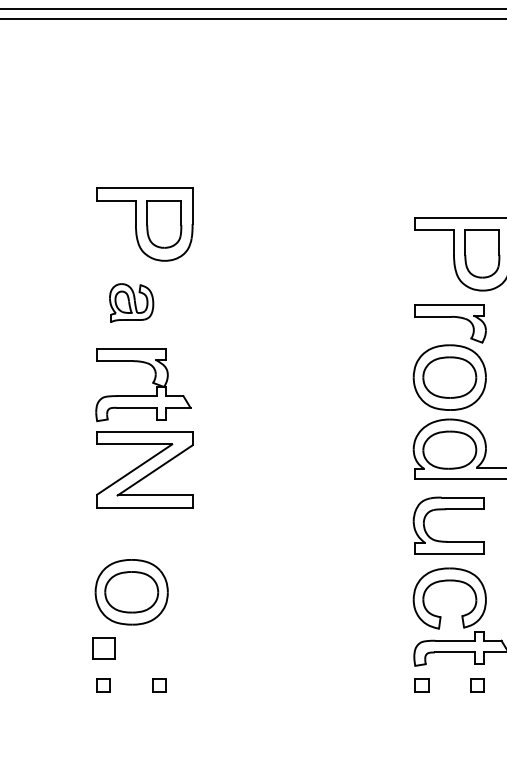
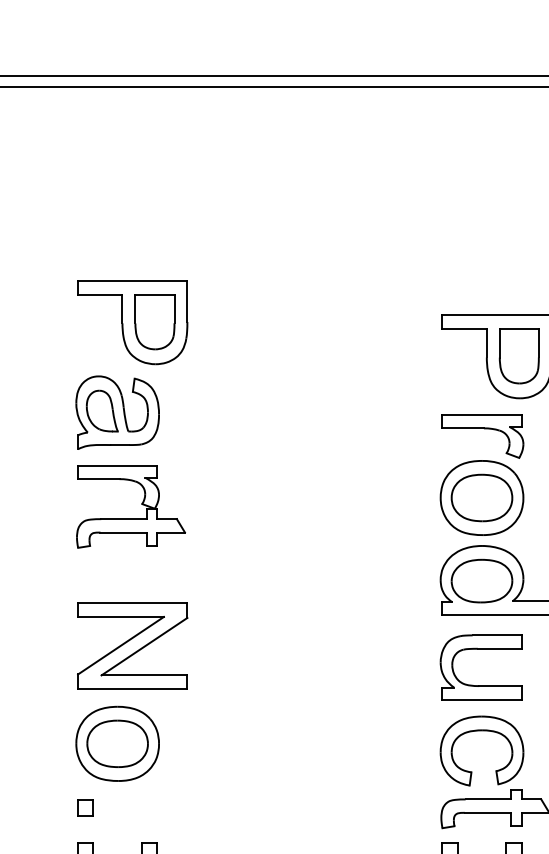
part: (131, 302) -> (117, 411), size x1.67
part: (144, 469) -> (132, 645), moved
part: (103, 648) -> (85, 808), size x0.62

